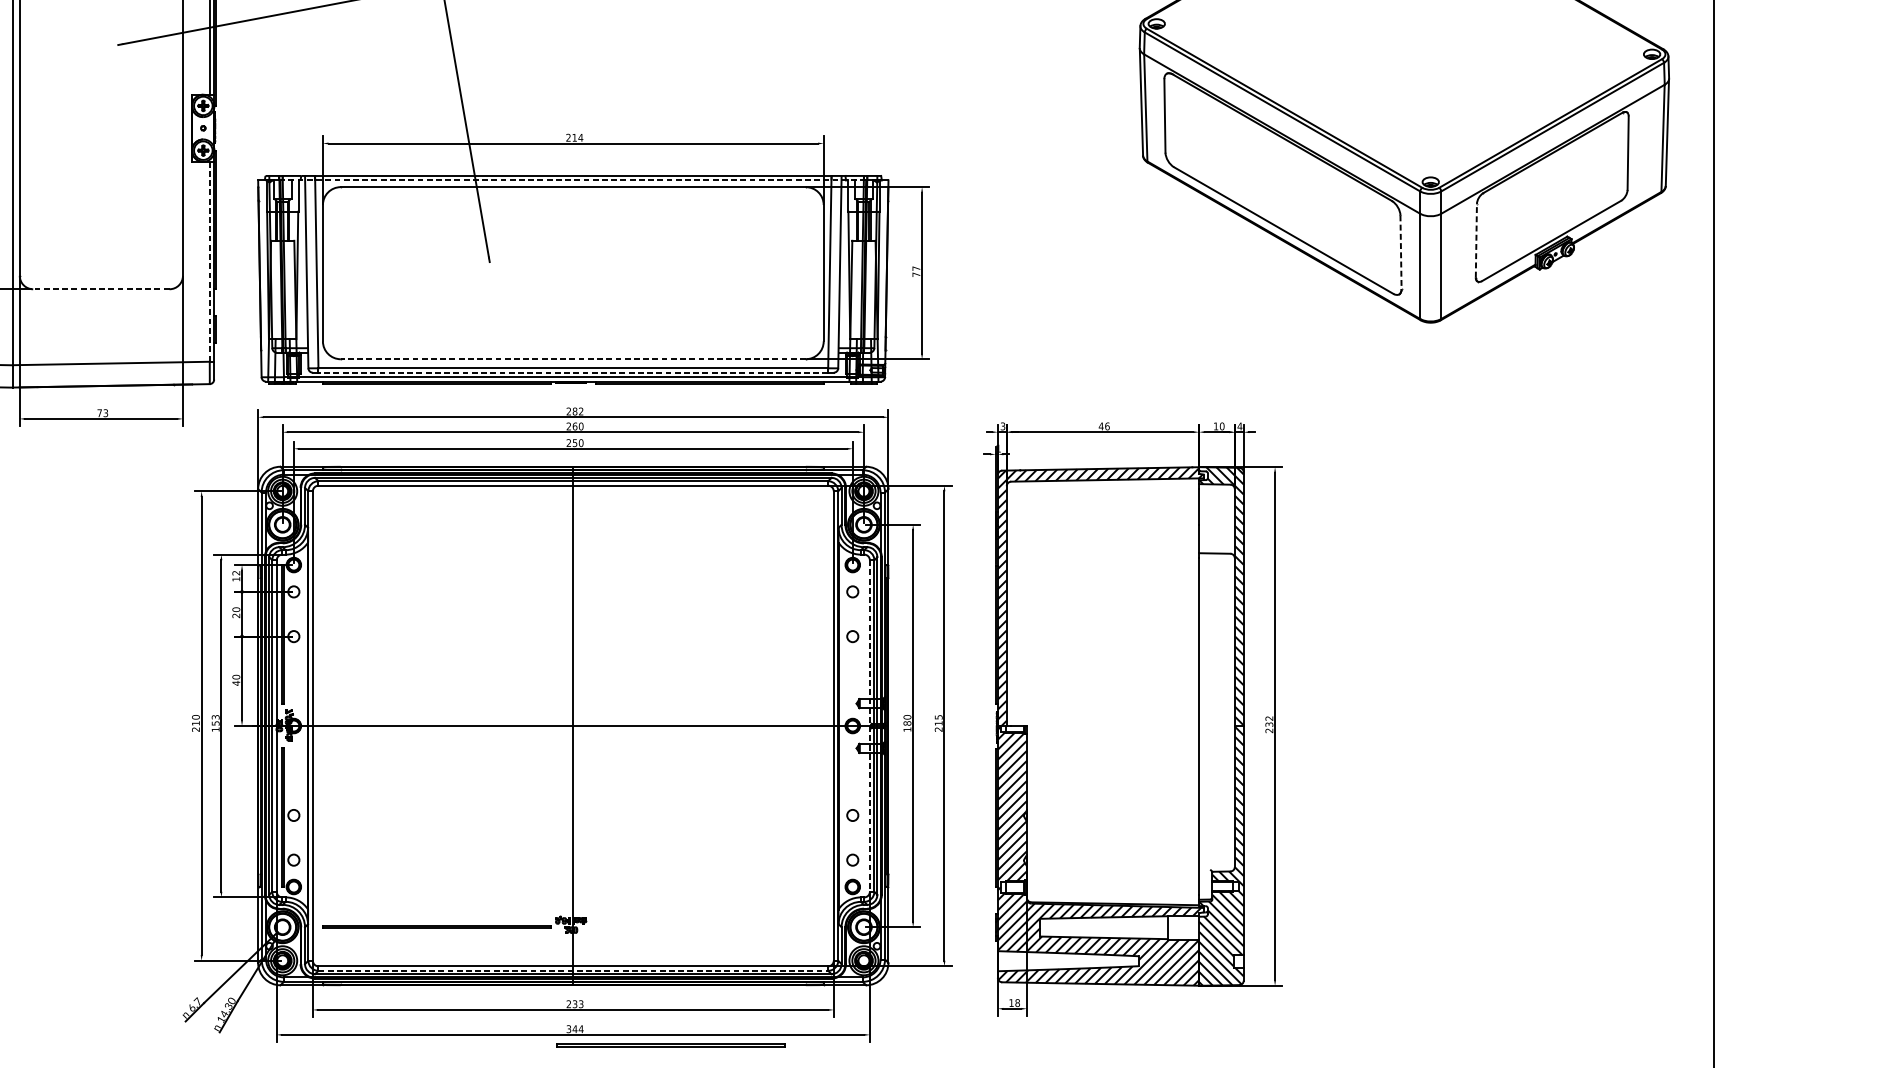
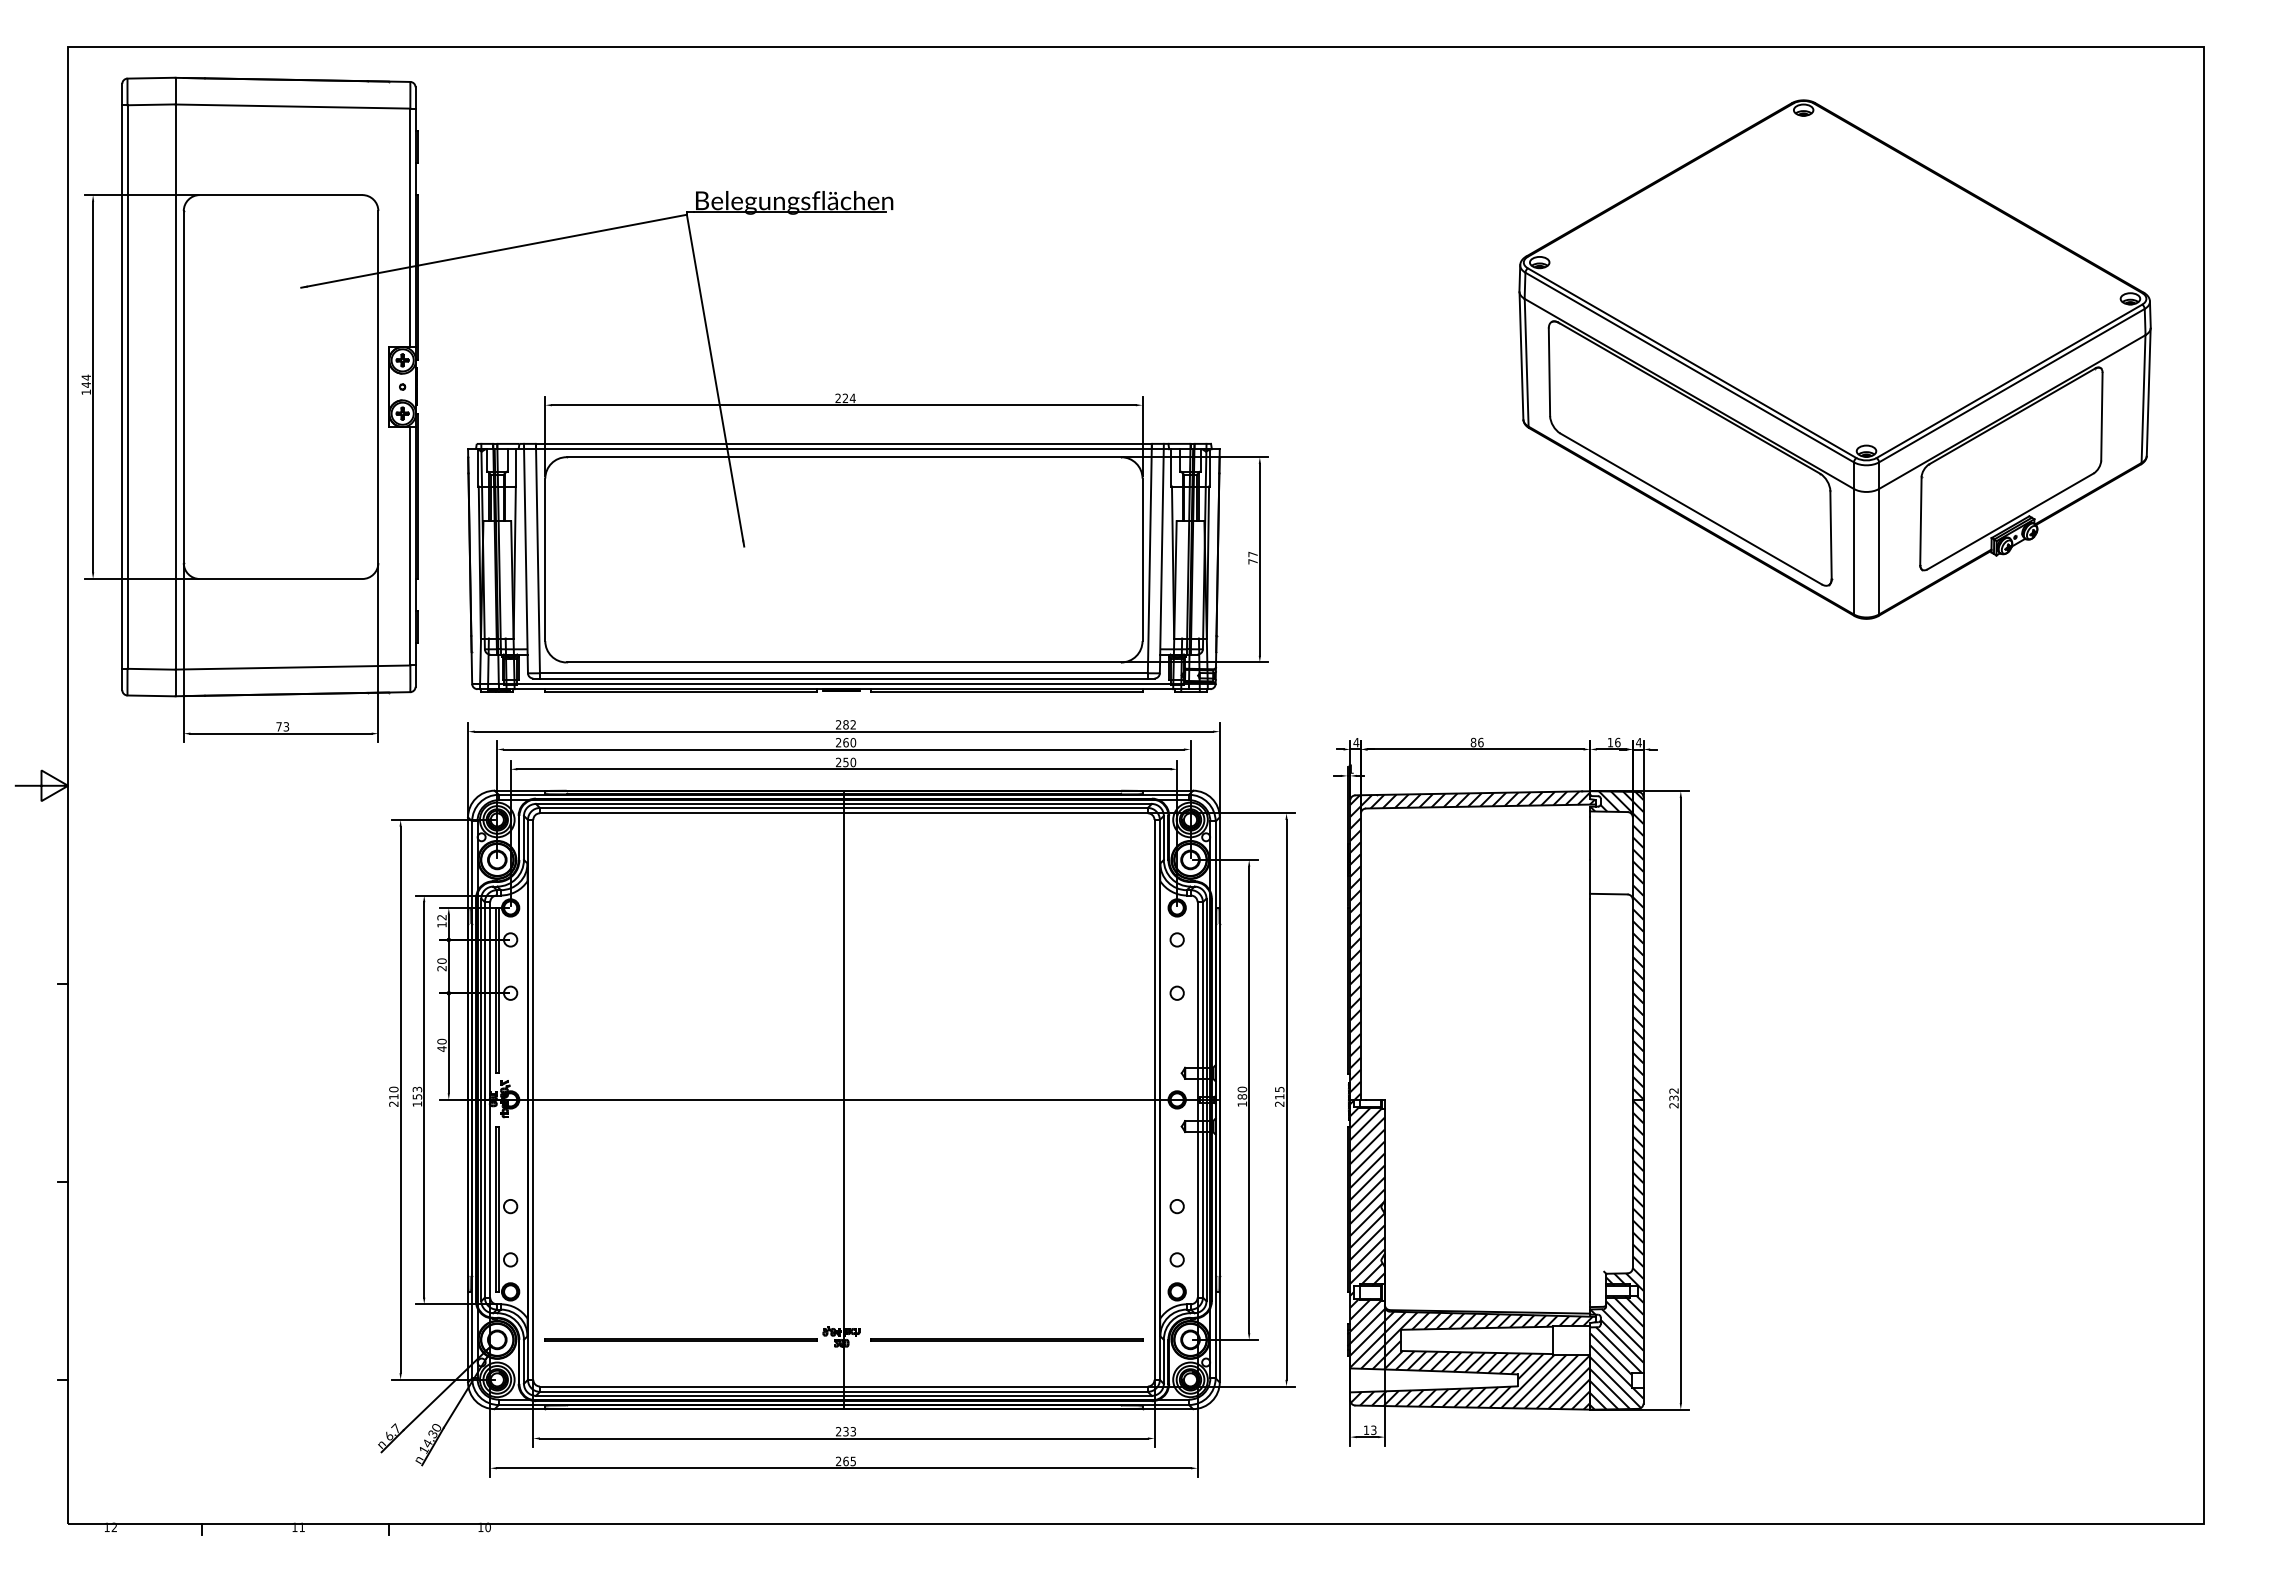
text: (573, 137) -> (844, 397), 214 -> 224
line: (572, 180) -> (843, 449), dashed -> solid
line: (1476, 241) -> (1920, 521), dashed -> solid
line: (1401, 251) -> (1831, 534), dashed -> solid
line: (209, 261) -> (410, 546), dashed -> solid
line: (100, 289) -> (280, 579), dashed -> solid
line: (572, 359) -> (843, 662), dashed -> solid
line: (572, 372) -> (843, 678), dashed -> solid
text: (1221, 425) -> (1617, 741), 10 -> 16
text: (1003, 426) -> (1356, 742), 3 -> 4
text: (1101, 426) -> (1473, 742), 46 -> 86
line: (869, 725) -> (1197, 1099), dashed -> solid
line: (572, 970) -> (843, 1391), dashed -> solid
text: (1017, 1002) -> (1373, 1429), 18 -> 13
text: (575, 1029) -> (846, 1461), 344 -> 265
line: (671, 1045) -> (1006, 1339), moved

